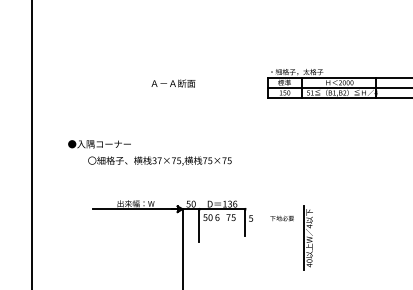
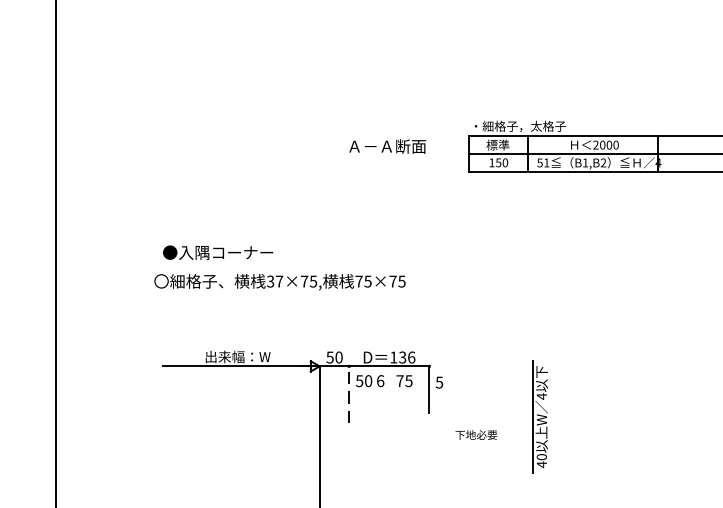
text: (173, 83) -> (387, 146), moved
text: (99, 144) -> (217, 253), moved
text: (281, 218) -> (475, 435), moved
line: (199, 224) -> (349, 393), solid -> dashed

